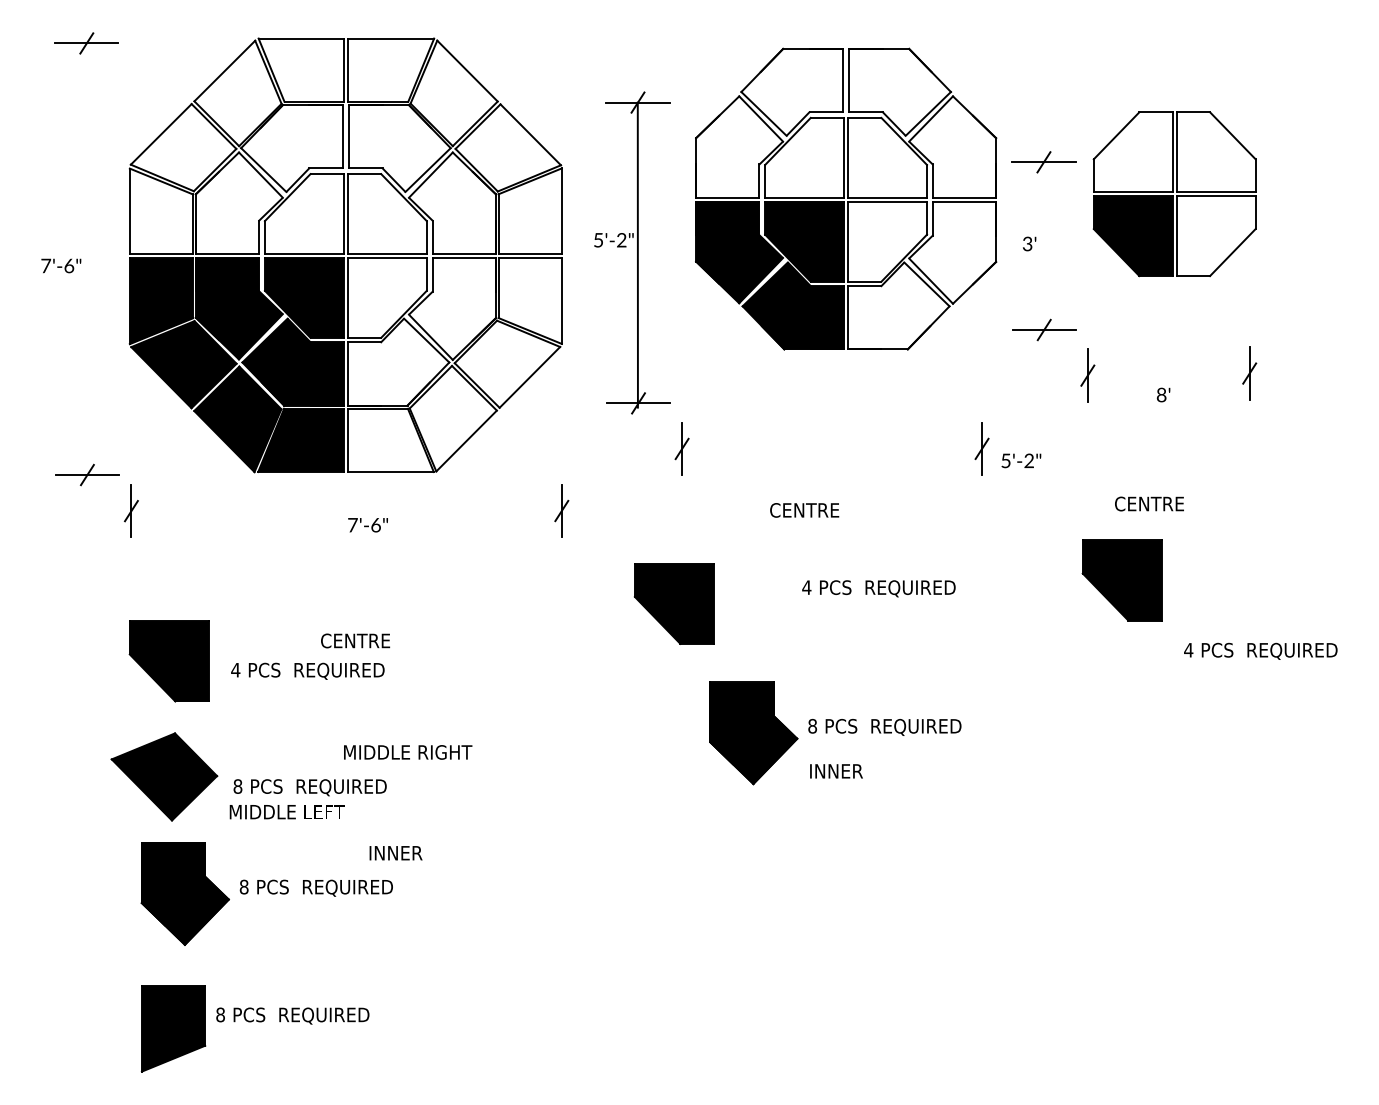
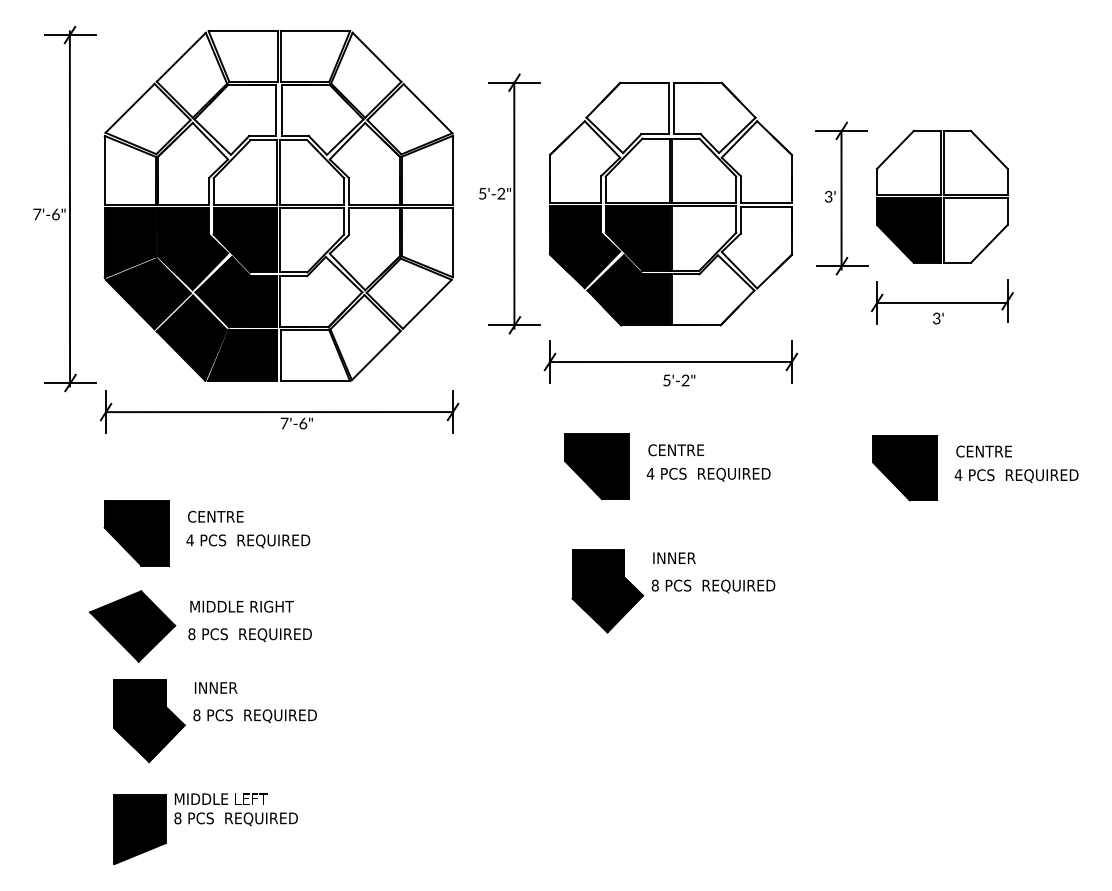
part: (1174, 194) -> (942, 197), moved
part: (846, 198) -> (671, 203), moved
line: (1043, 248) -> (841, 200), added
line: (86, 258) -> (69, 208), added
line: (1168, 375) -> (942, 302), added
text: (1161, 394) -> (936, 318), 8' -> 3'
line: (832, 448) -> (671, 361), added
text: (1021, 460) -> (679, 380), moved
text: (1149, 503) -> (984, 451), moved
text: (804, 510) -> (676, 450), moved
line: (346, 511) -> (279, 412), added
part: (673, 603) -> (596, 466), moved
text: (355, 640) -> (215, 516), moved
text: (1260, 650) -> (1016, 475), moved
text: (408, 752) -> (242, 606), moved
text: (836, 771) -> (674, 558), moved
text: (286, 812) -> (220, 799), moved
text: (395, 853) -> (215, 688), moved

